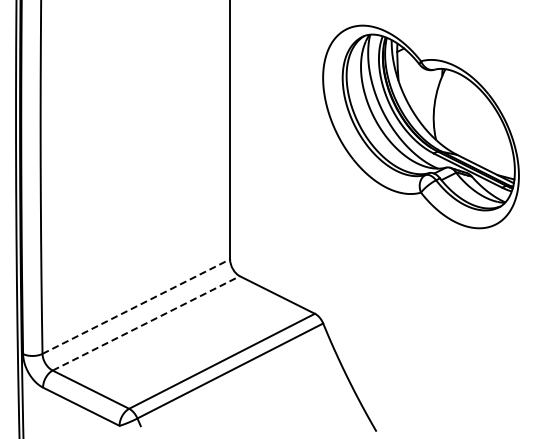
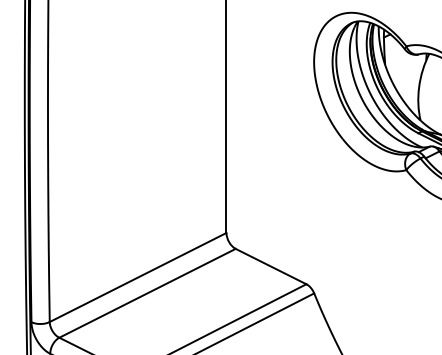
line: (136, 306) -> (138, 277), dashed -> solid
line: (146, 323) -> (147, 293), dashed -> solid

